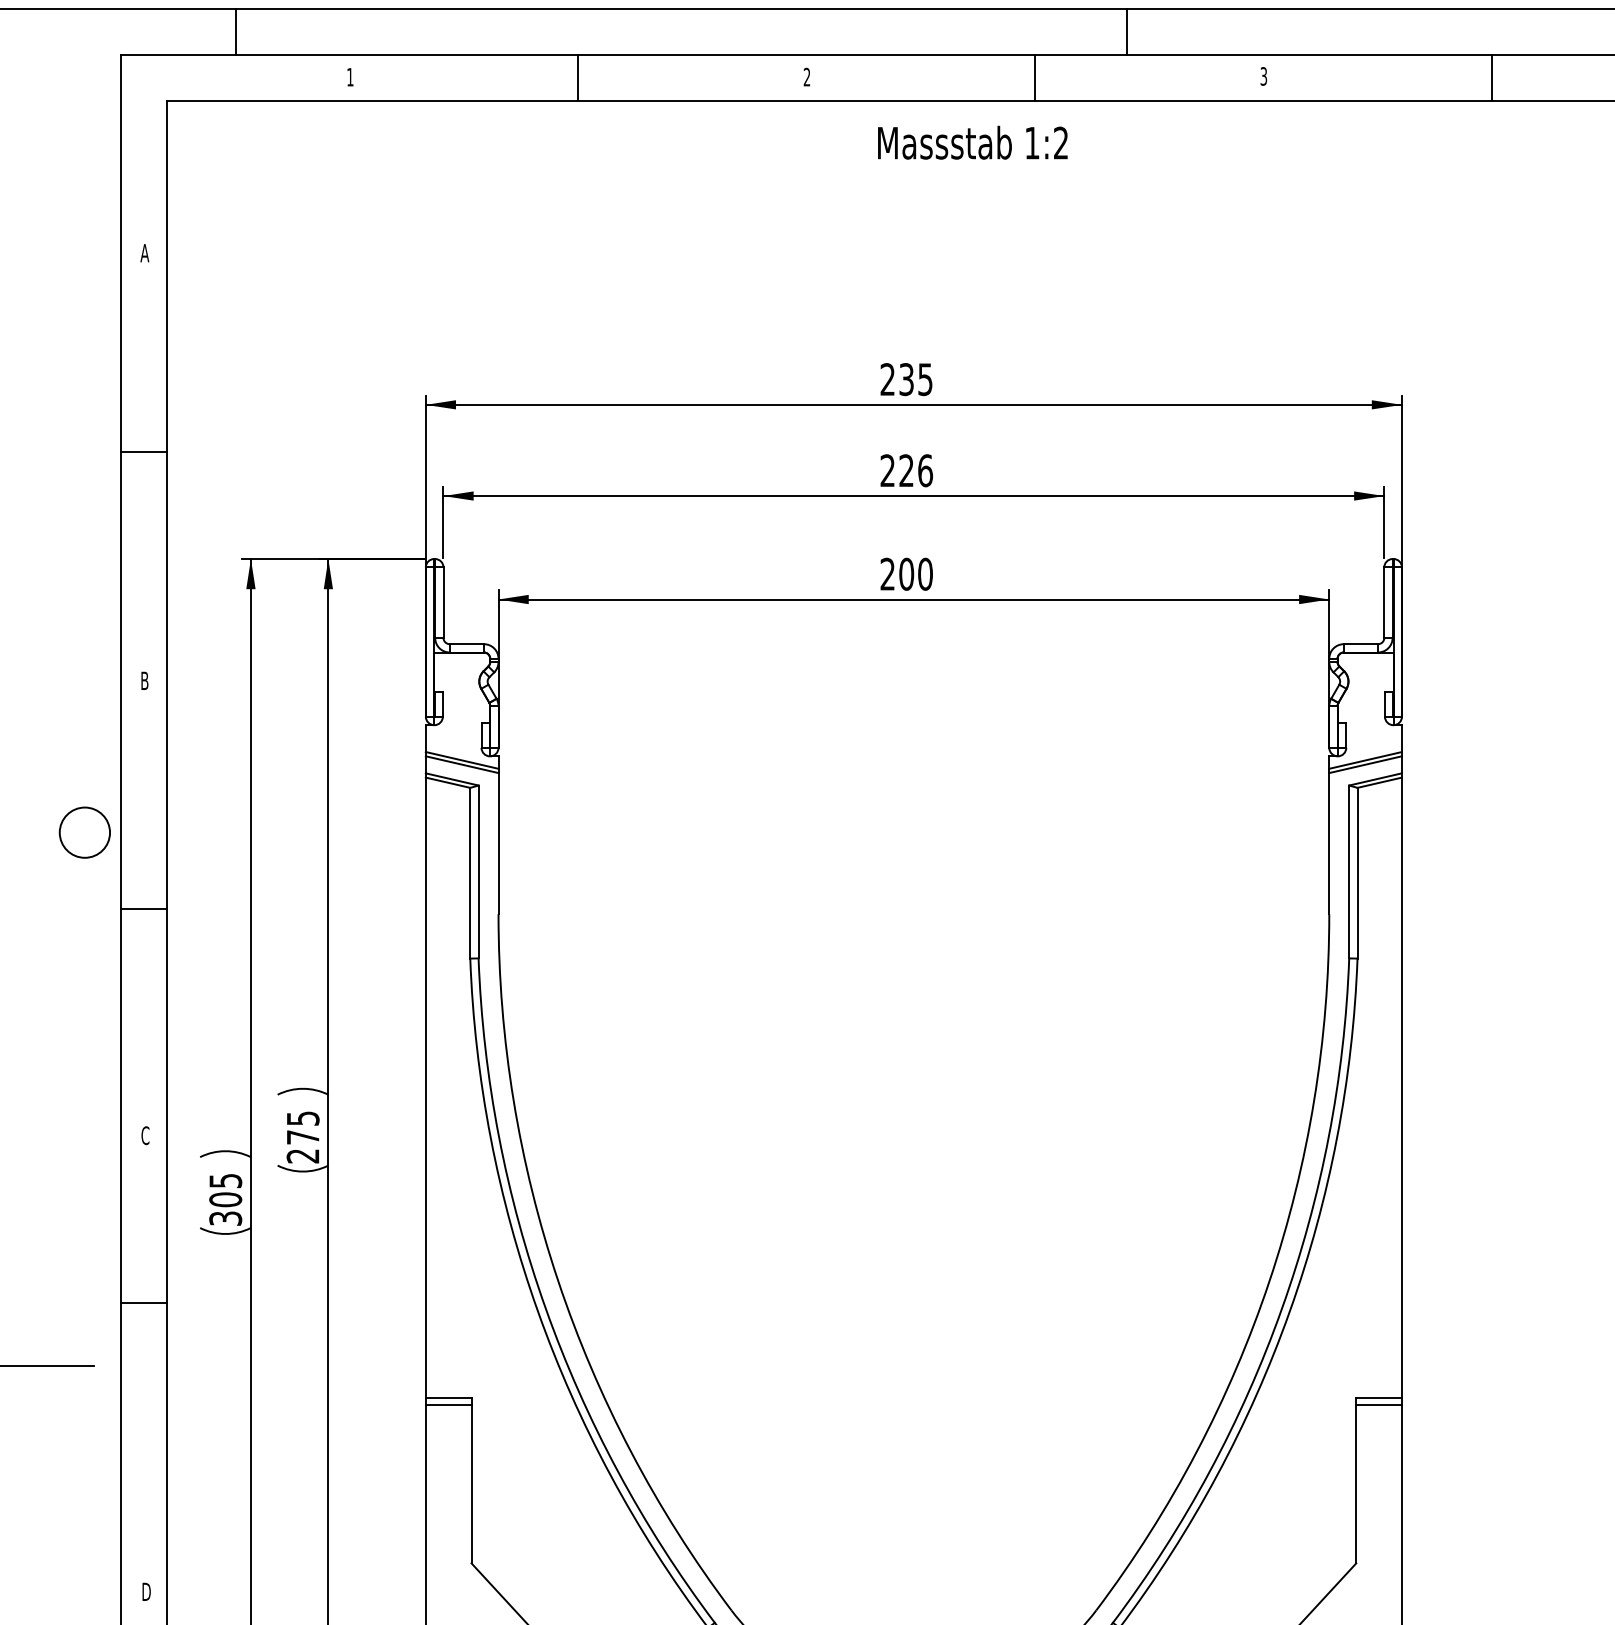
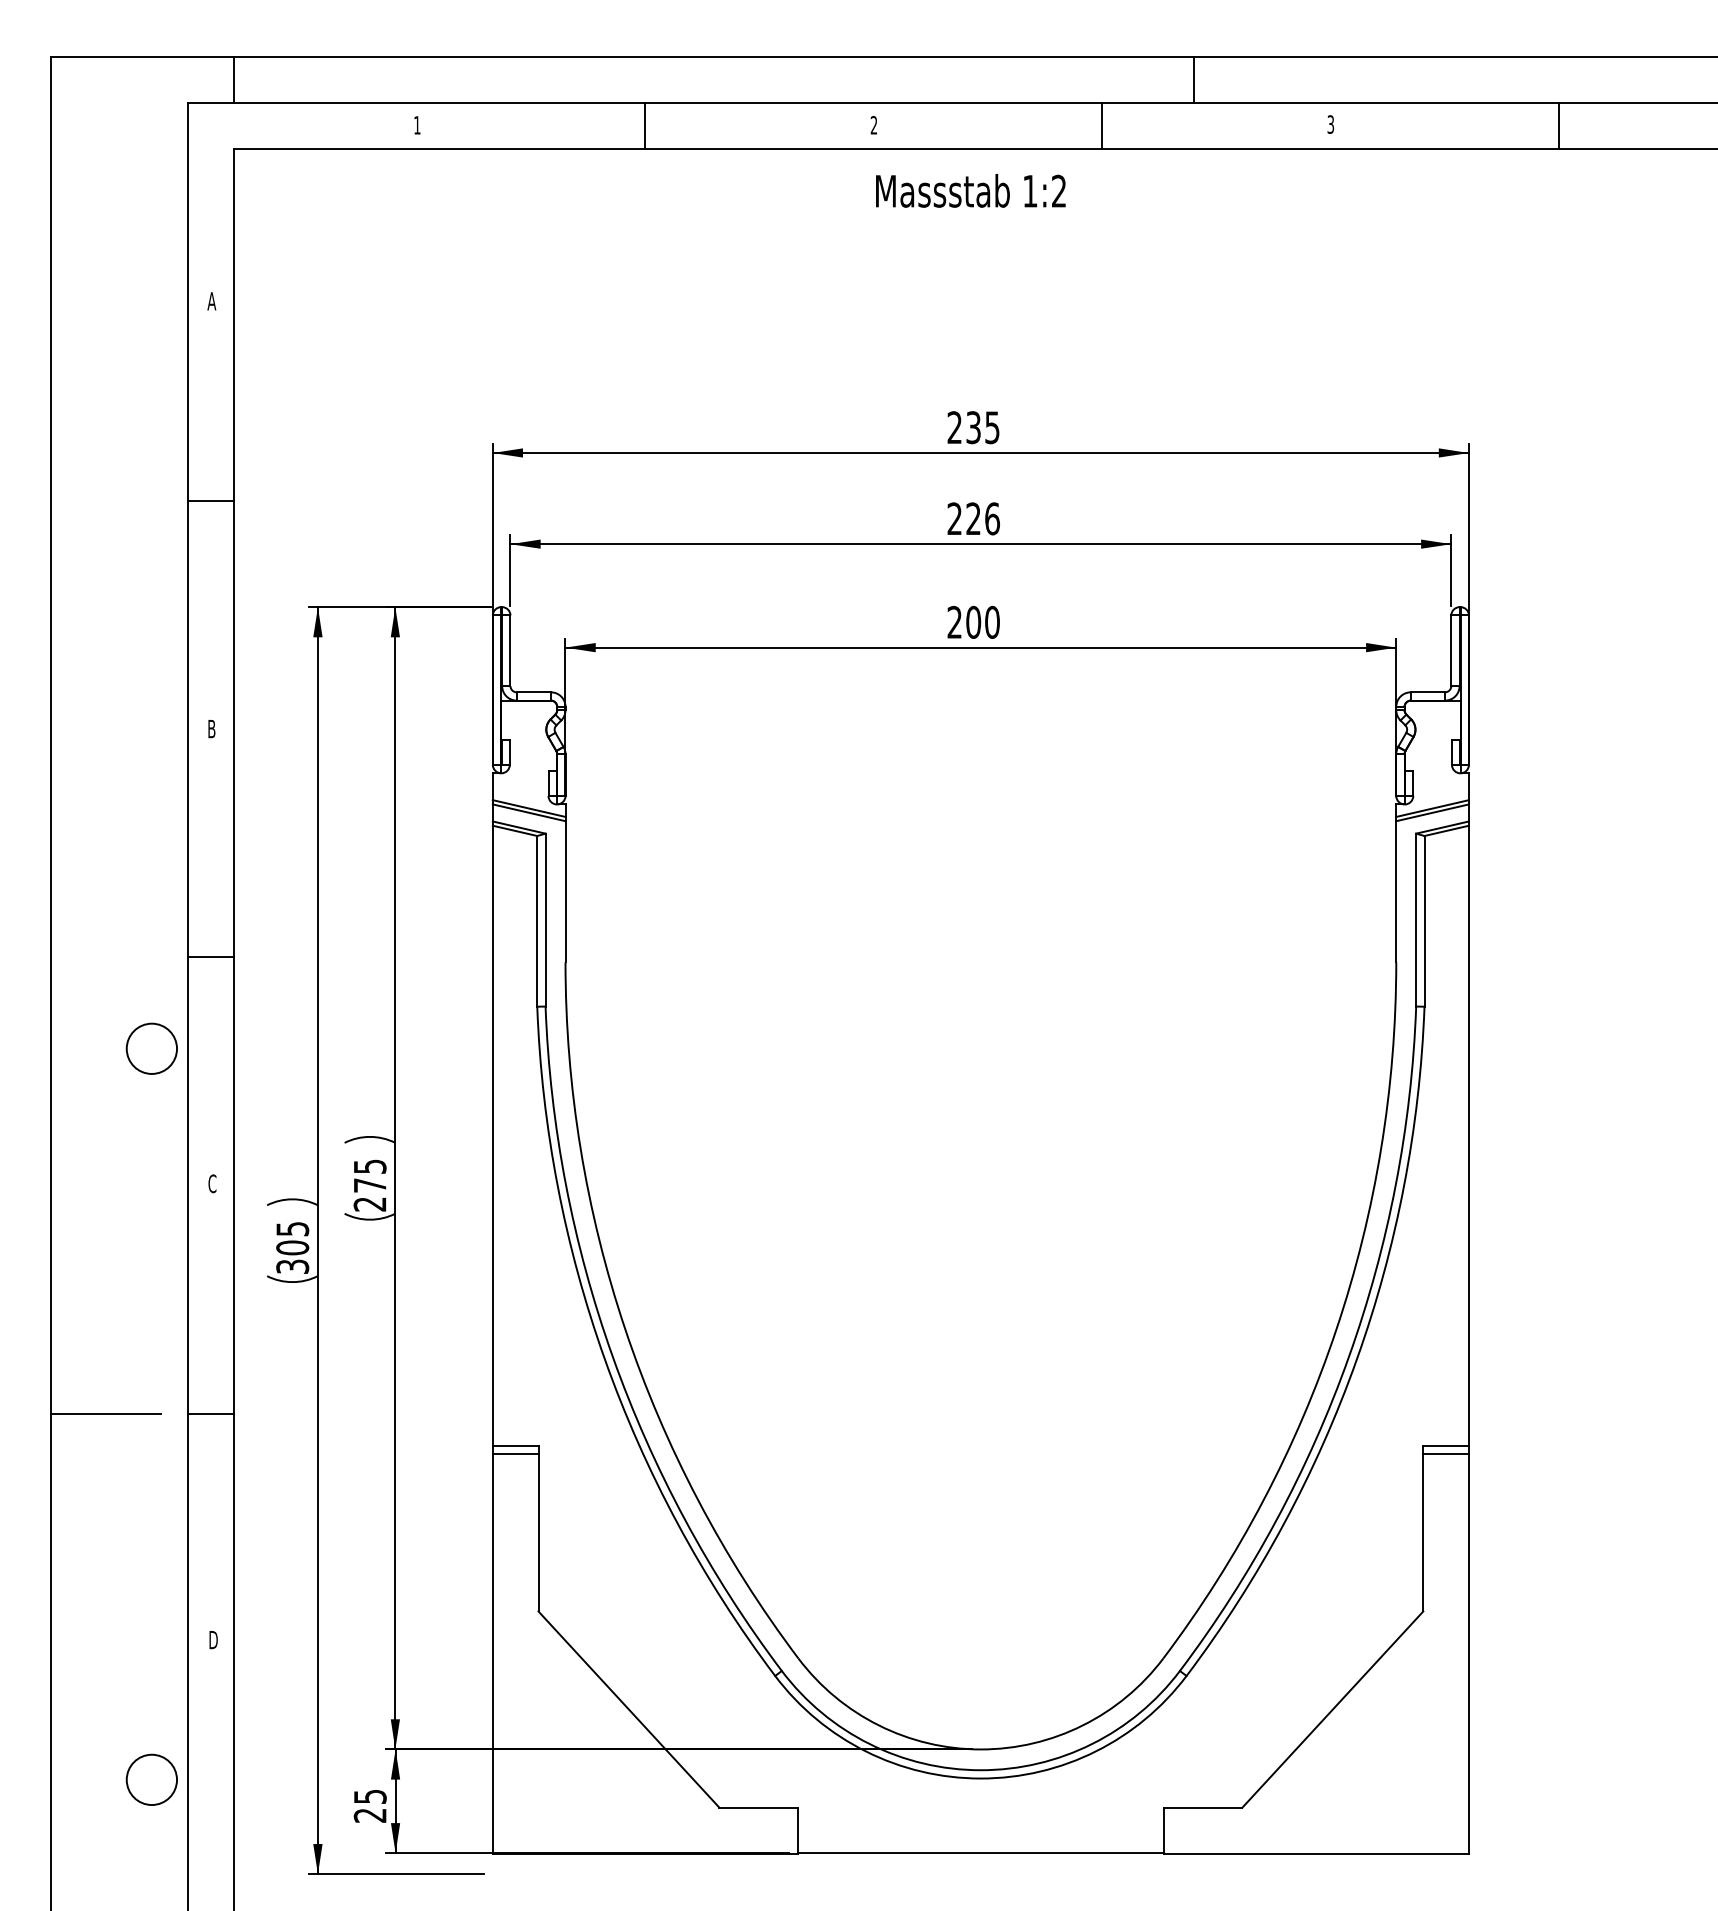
line: (236, 32) -> (234, 80), moved
text: (972, 142) -> (970, 190), moved
circle: (84, 832) -> (151, 1048), moved
line: (144, 1303) -> (211, 1414), moved

